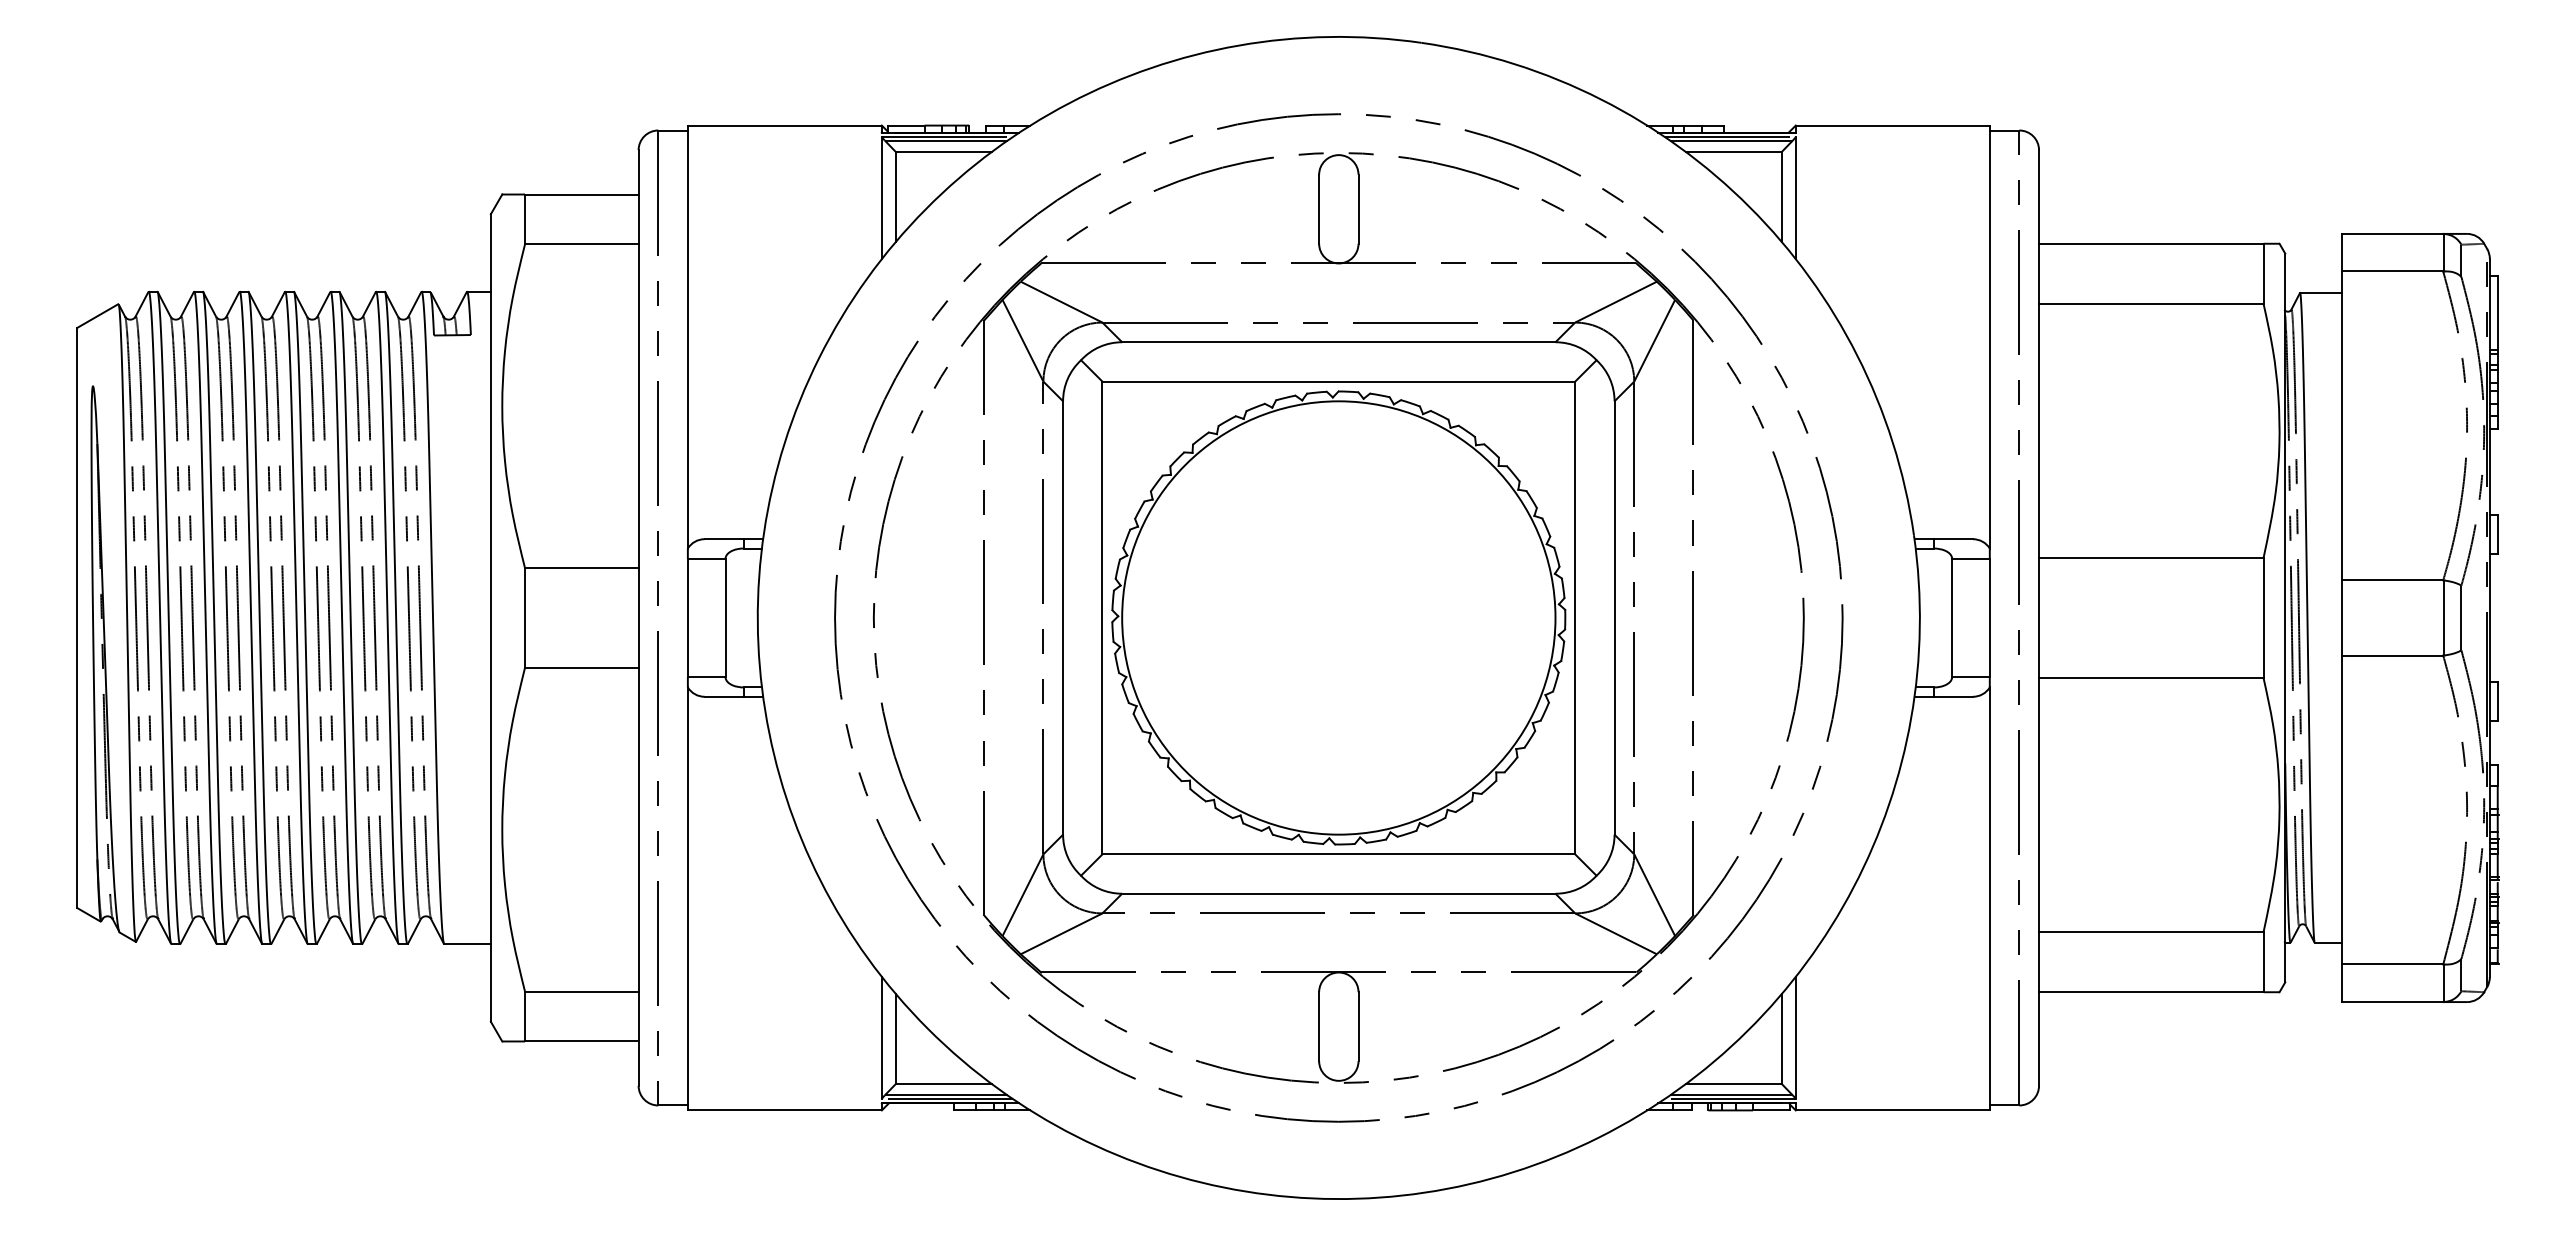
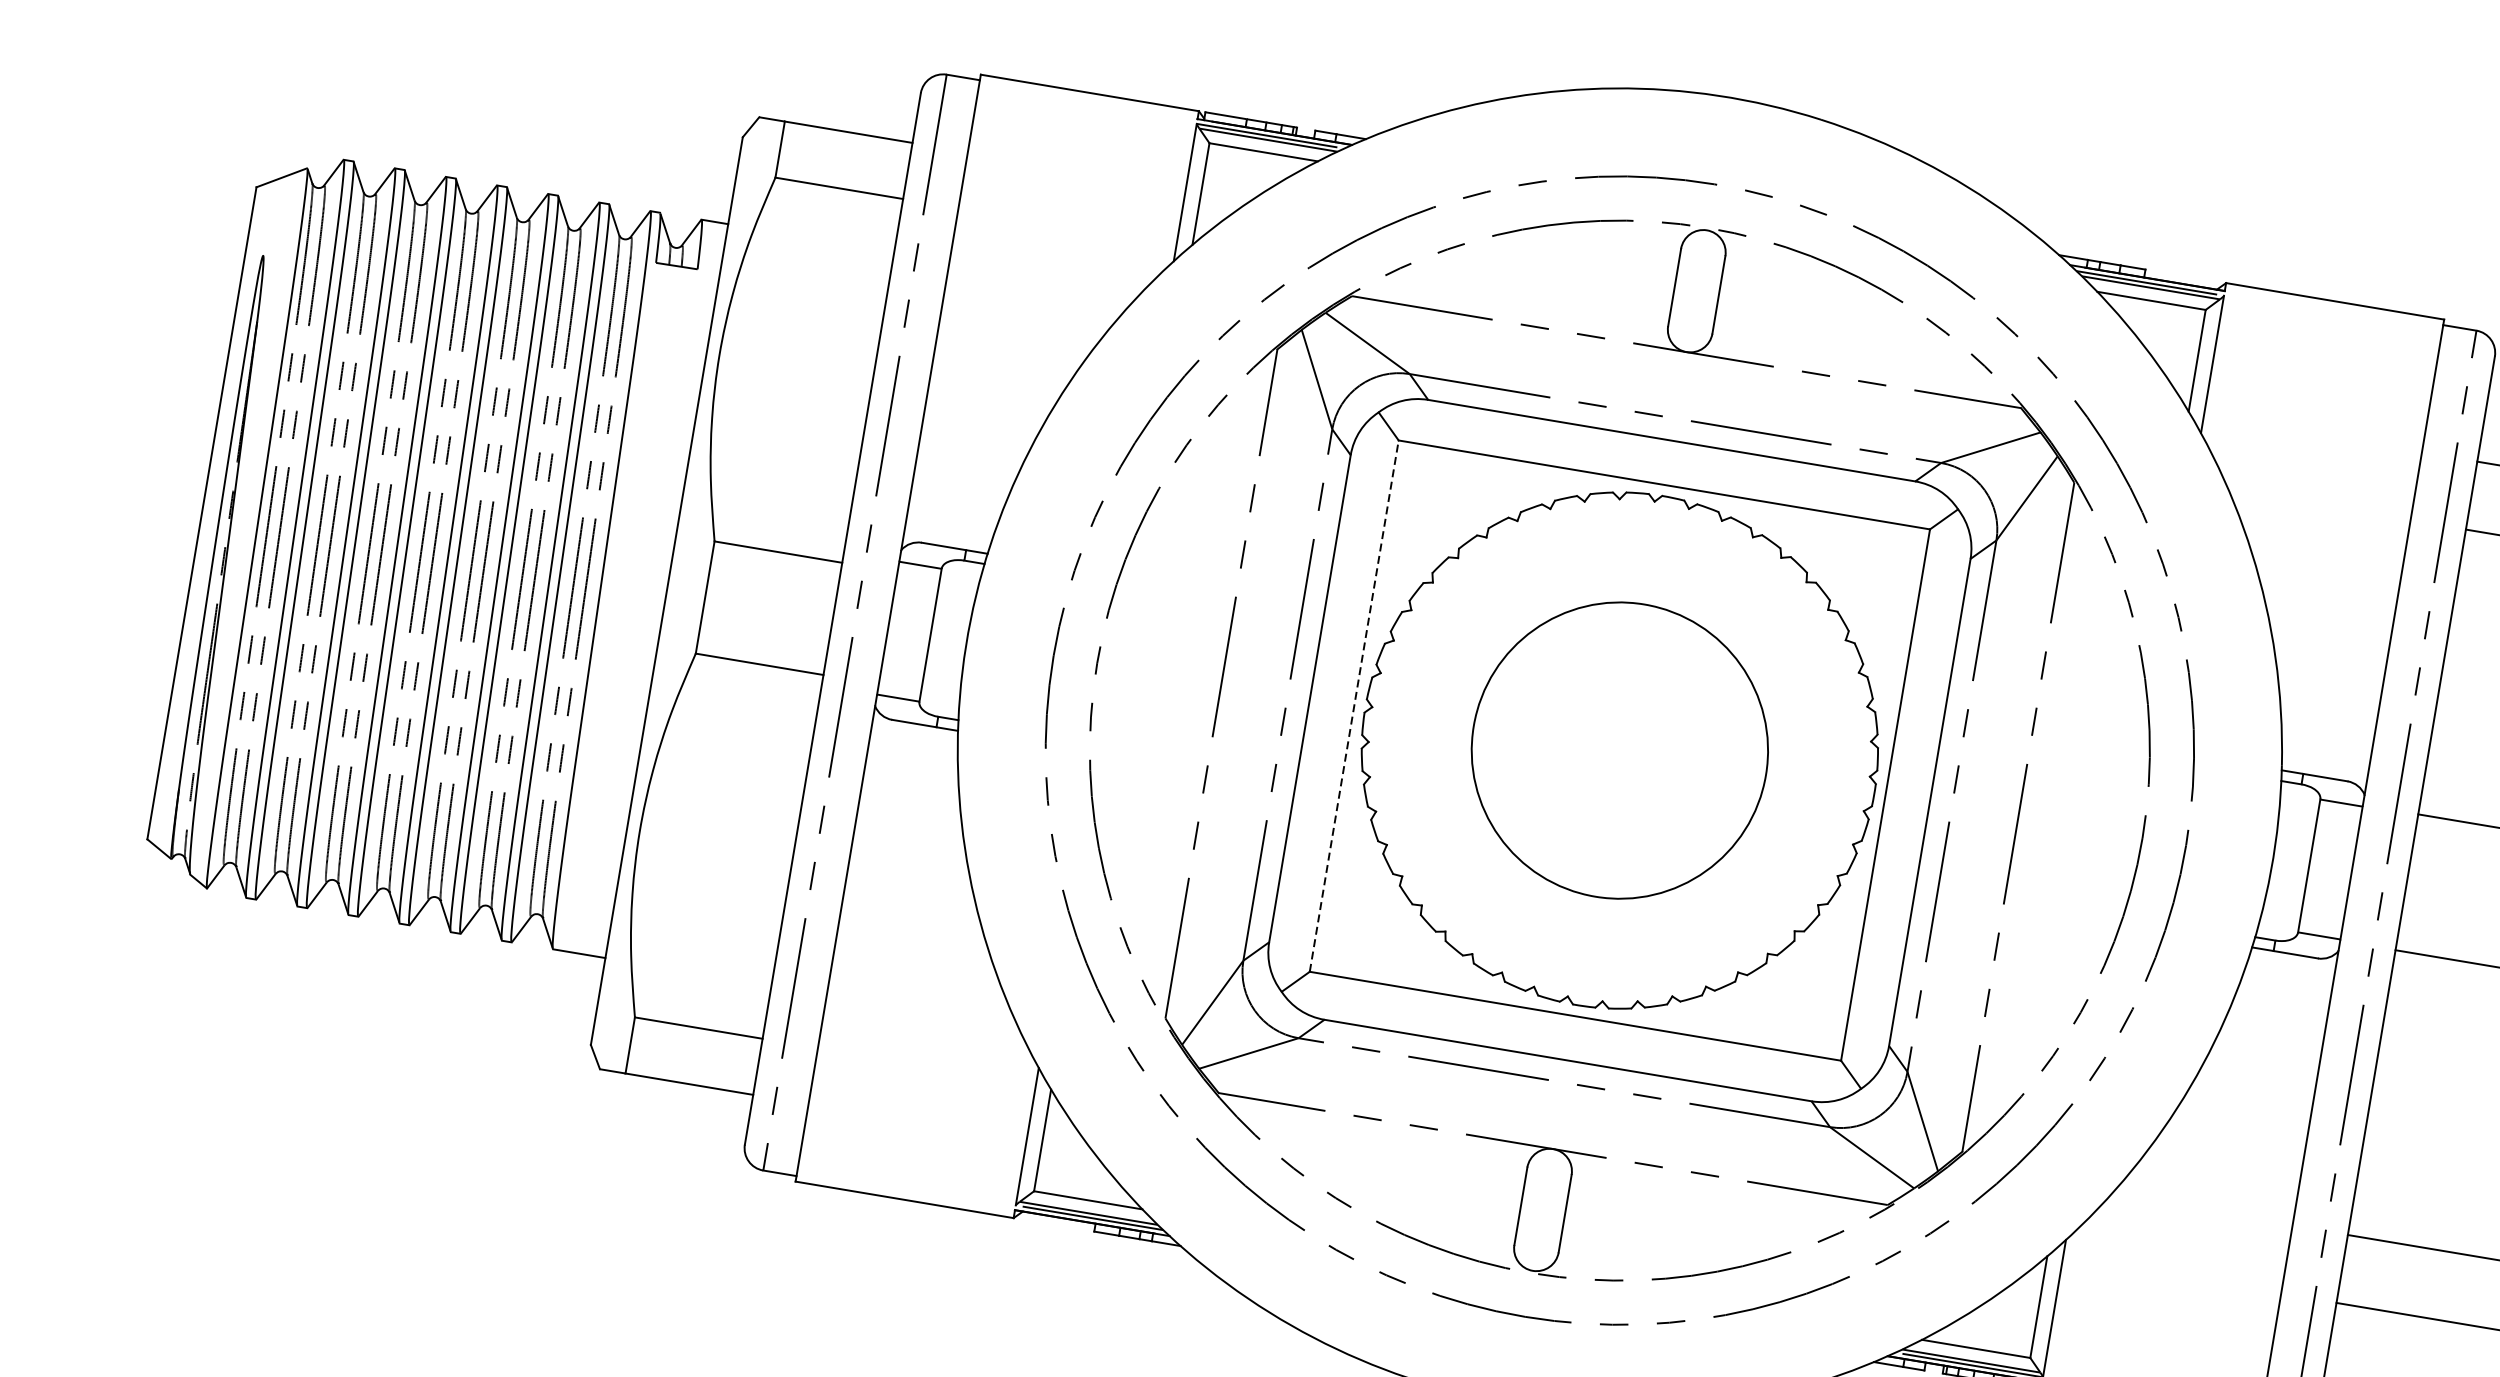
line: (1102, 617) -> (1354, 705), solid -> dashed
circle: (1338, 617) -> (1619, 749), size x0.6

